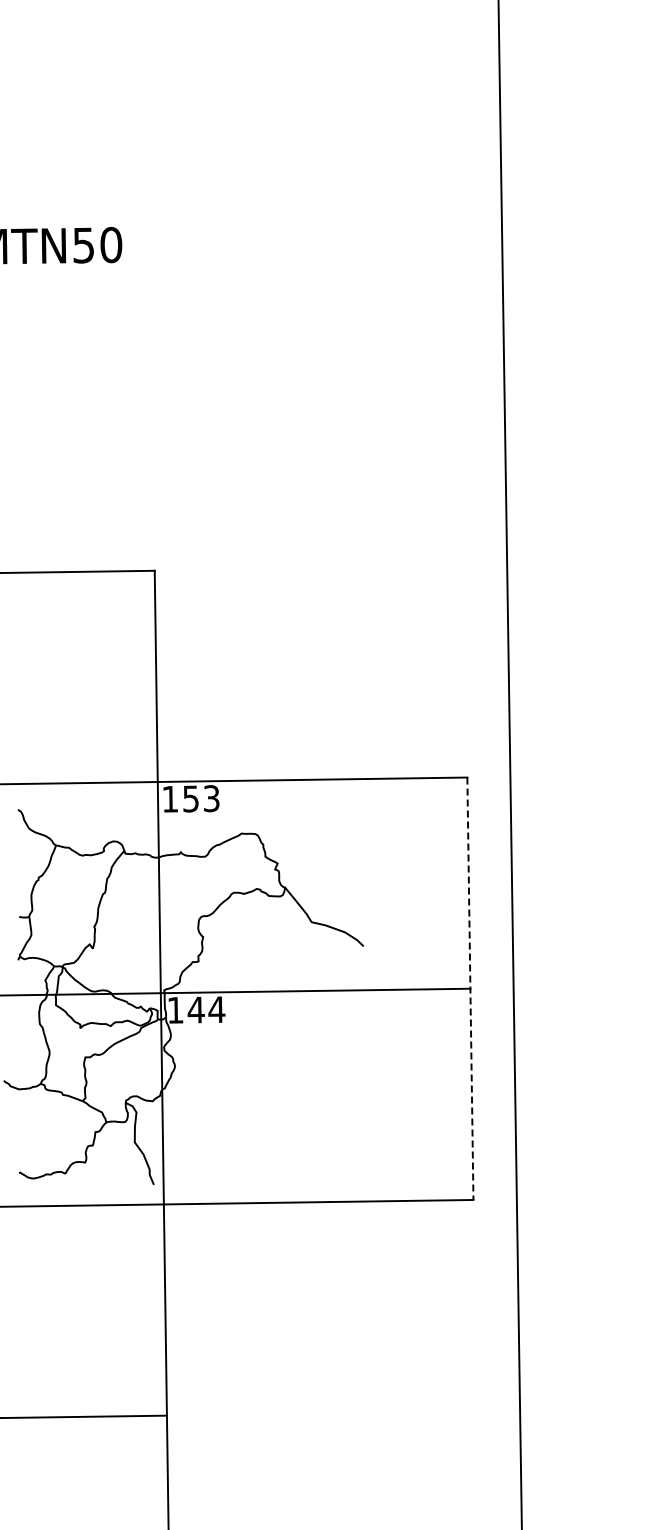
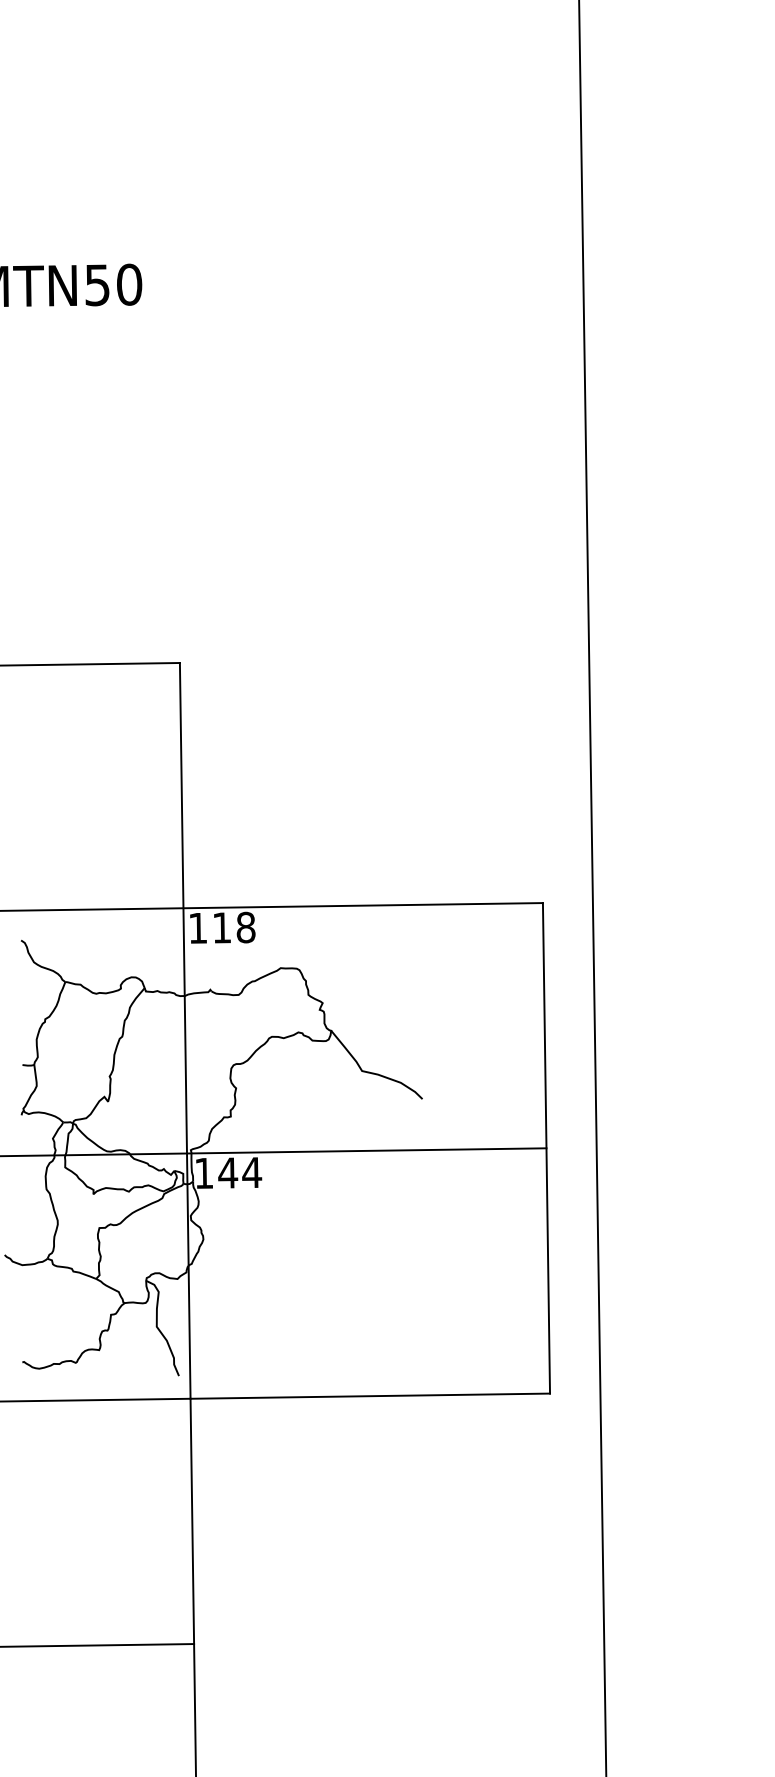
text: (201, 798) -> (234, 927), 153 -> 118
line: (470, 989) -> (546, 1149), dashed -> solid

